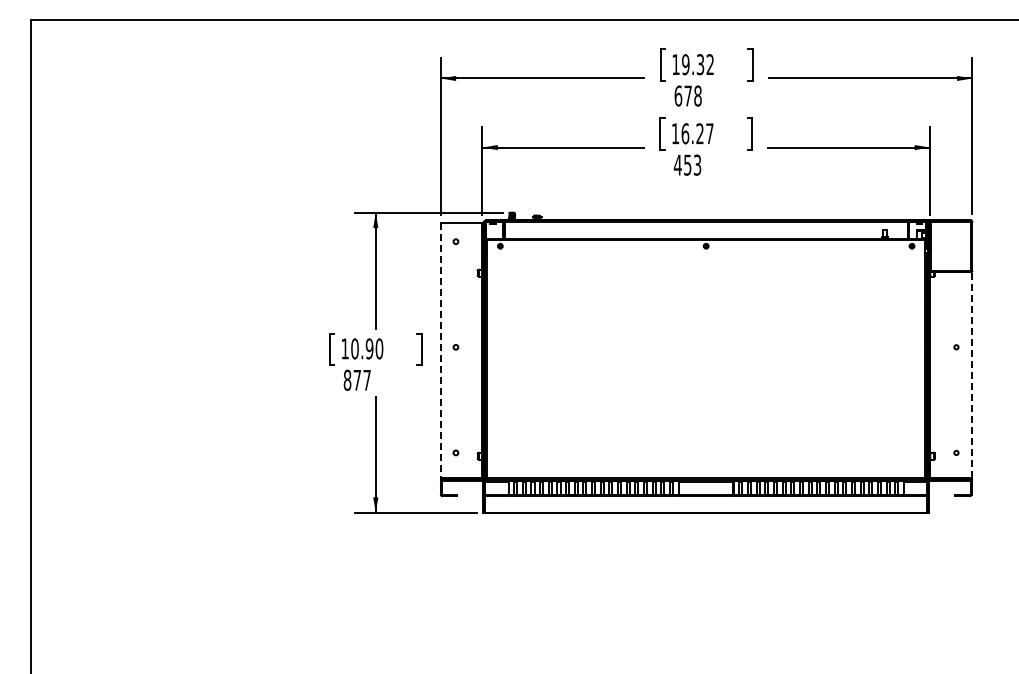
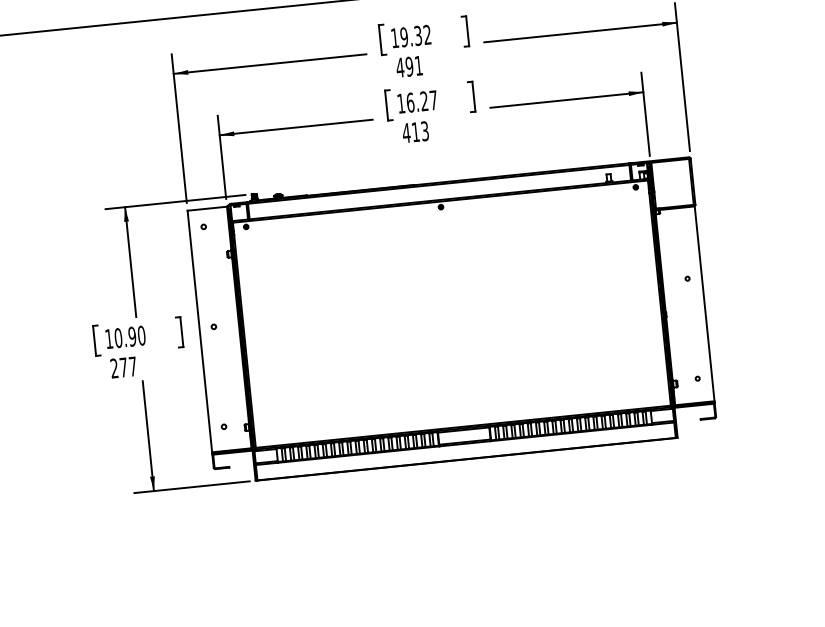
text: (687, 95) -> (408, 66), 678 -> 491
text: (687, 164) -> (415, 131), 453 -> 413
line: (440, 350) -> (199, 331), dashed -> solid
line: (971, 374) -> (704, 303), dashed -> solid
text: (347, 379) -> (114, 367), 877 -> 277

